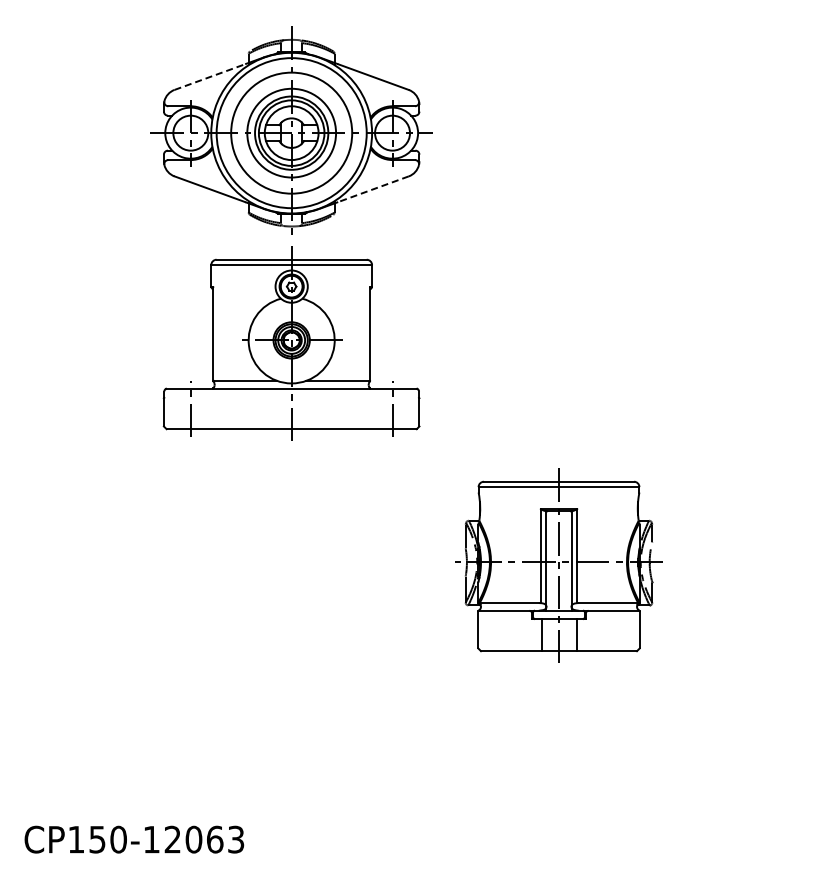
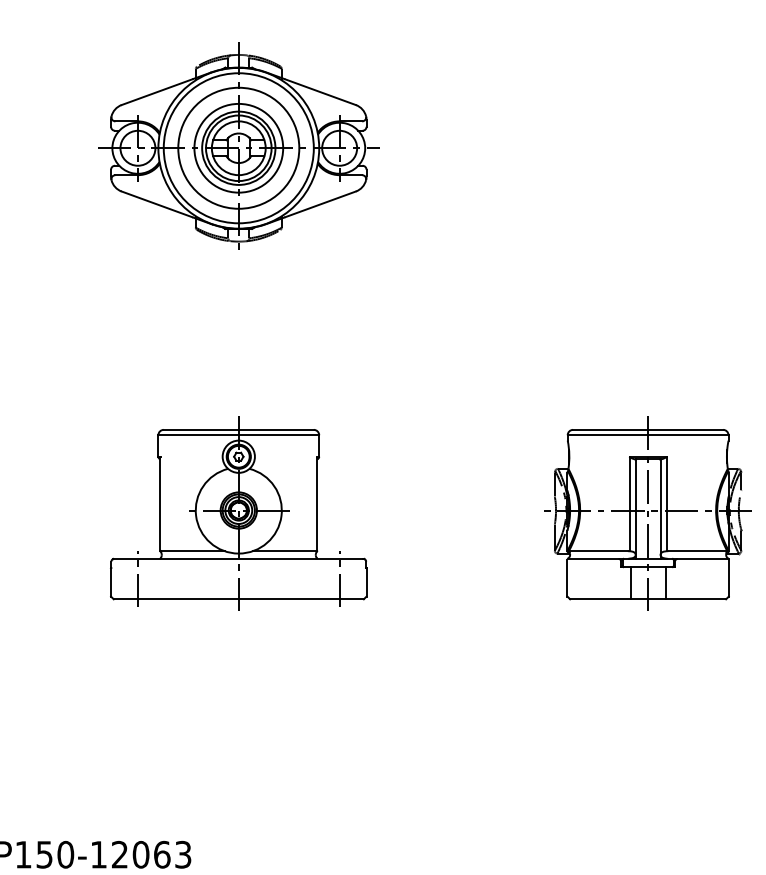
line: (209, 77) -> (156, 92), dashed -> solid
line: (373, 189) -> (320, 204), dashed -> solid
part: (291, 343) -> (238, 513), moved
part: (558, 565) -> (647, 513), moved

